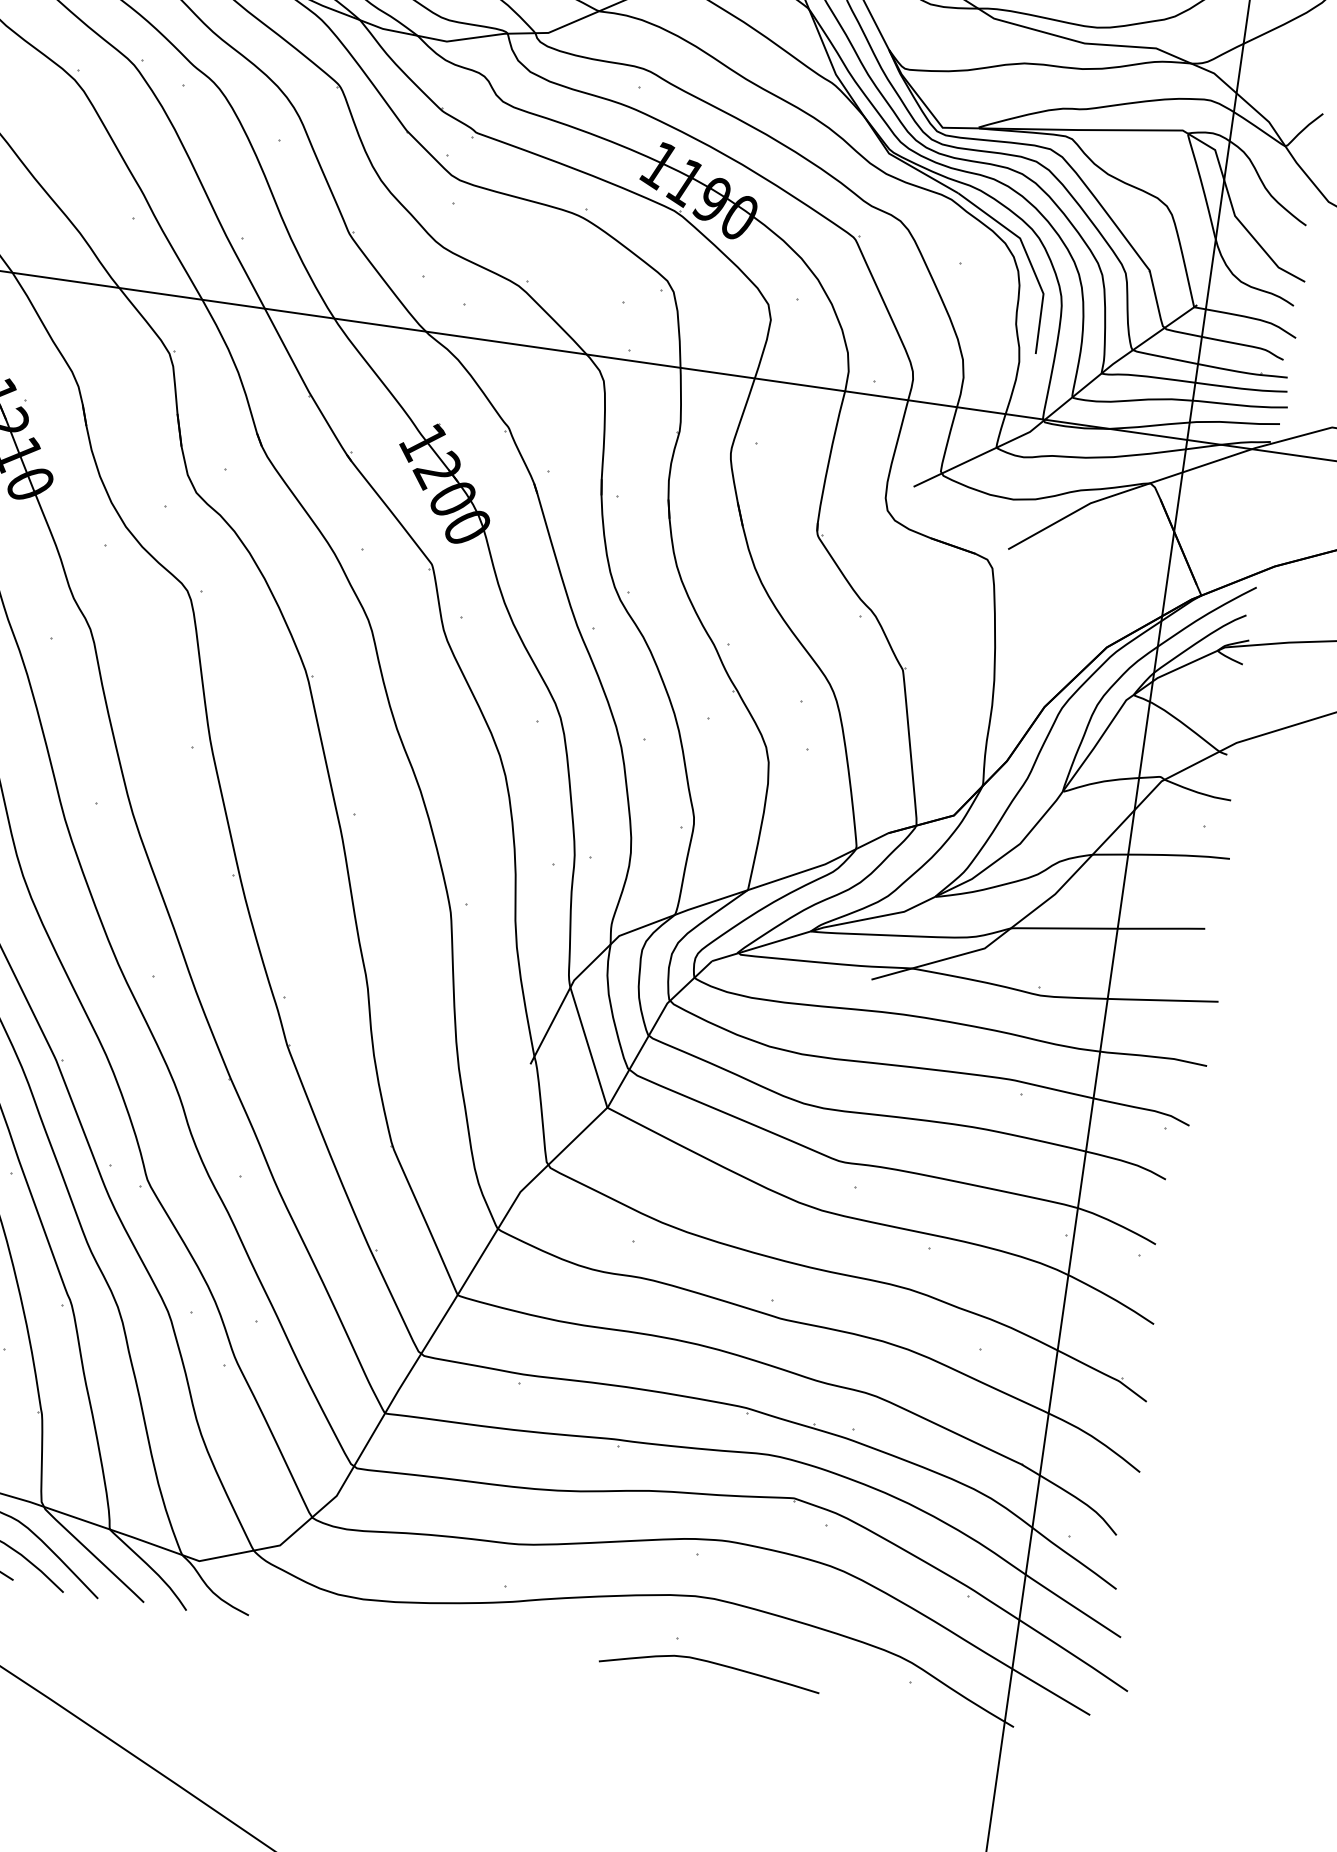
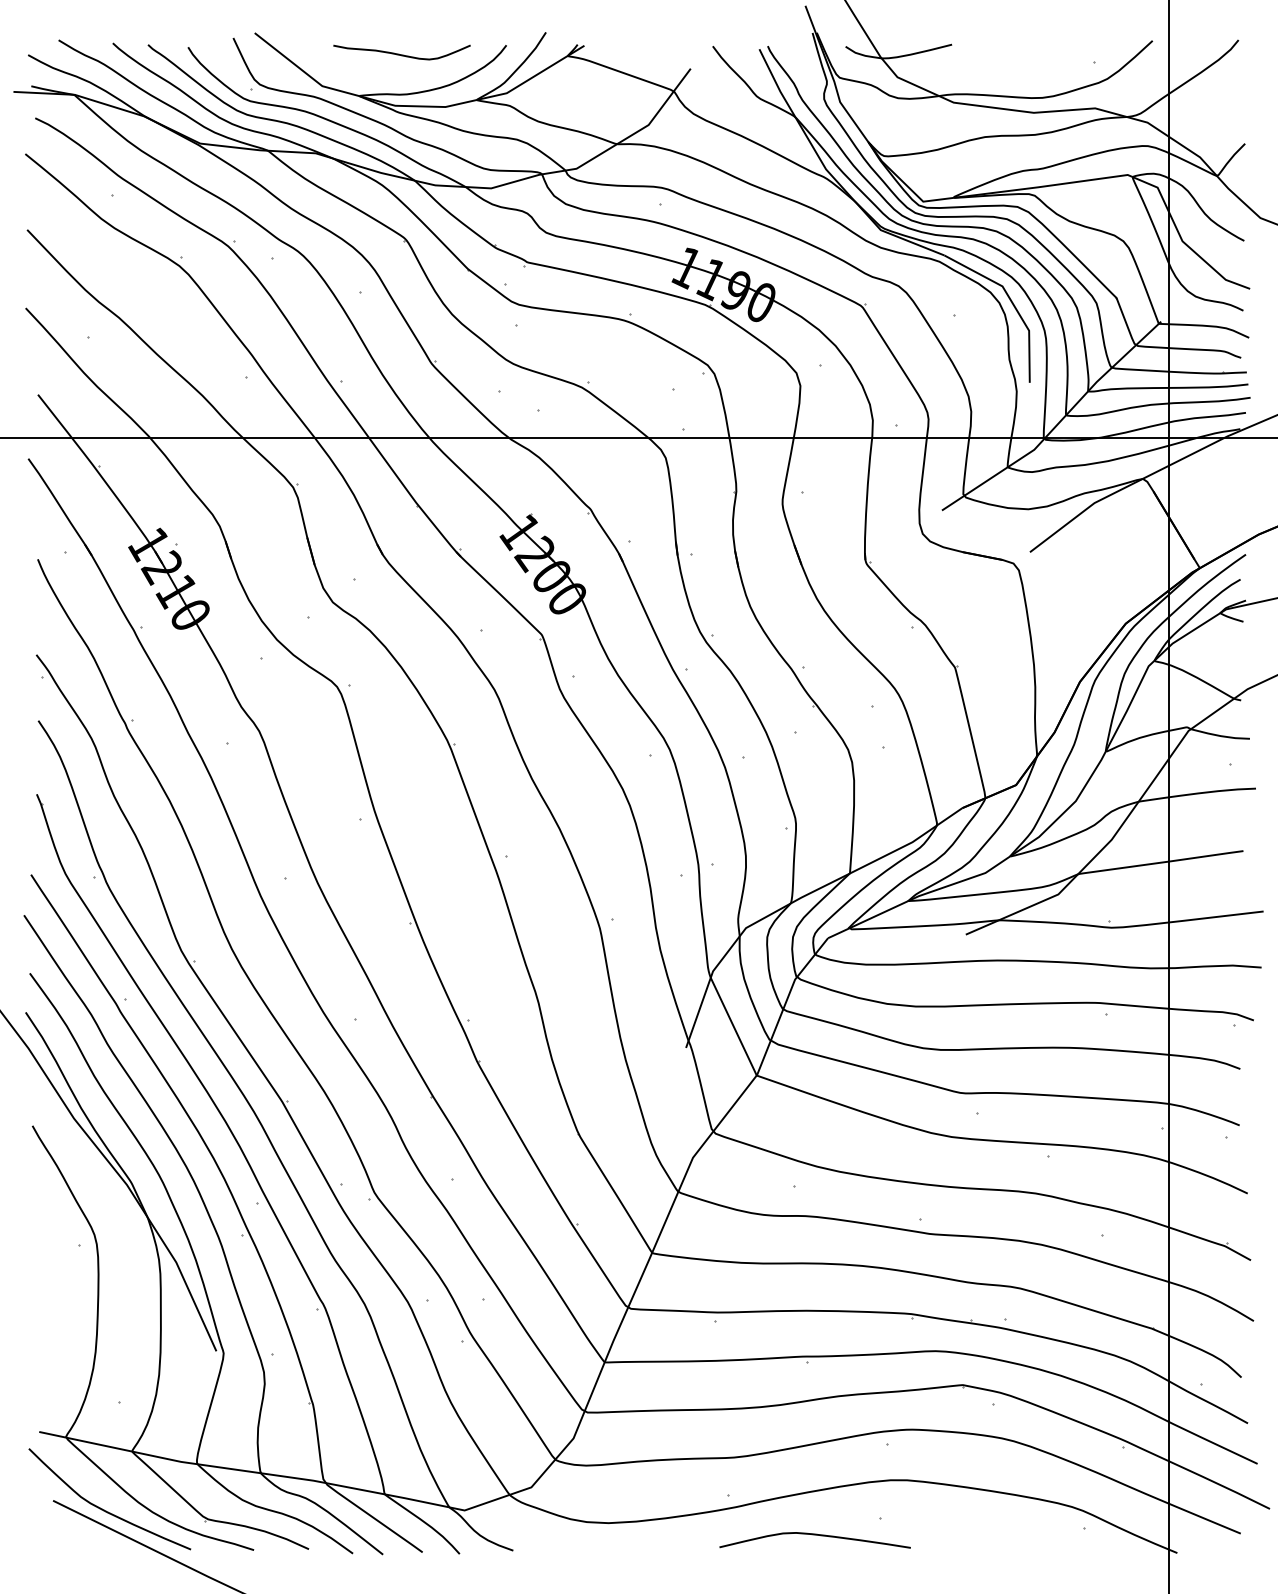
curve: (710, 1663) -> (814, 1535), moved

